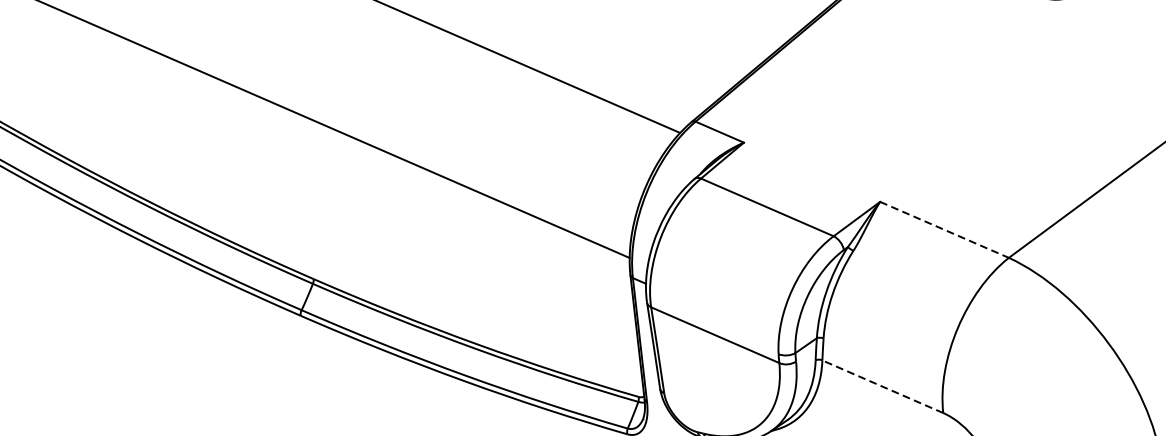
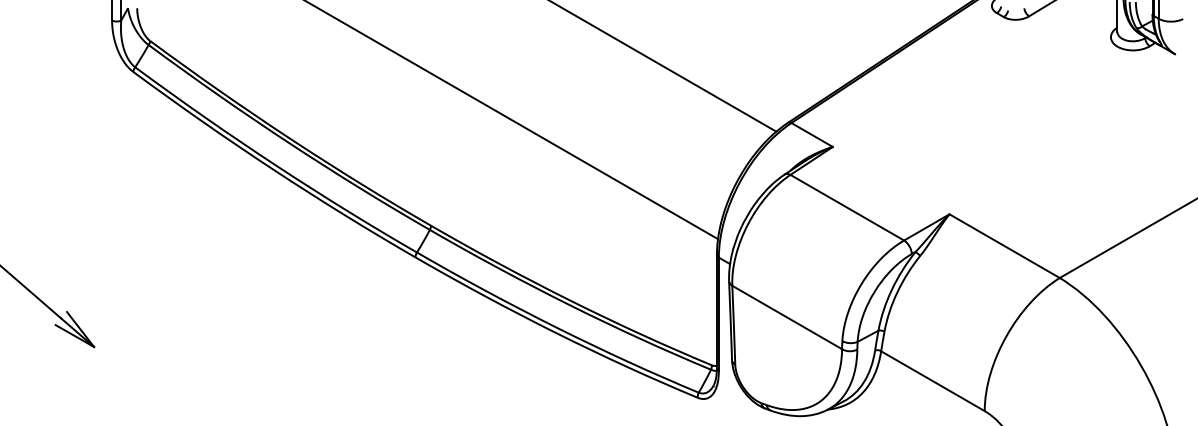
line: (944, 230) -> (1004, 246), dashed -> solid
line: (882, 387) -> (932, 381), dashed -> solid

